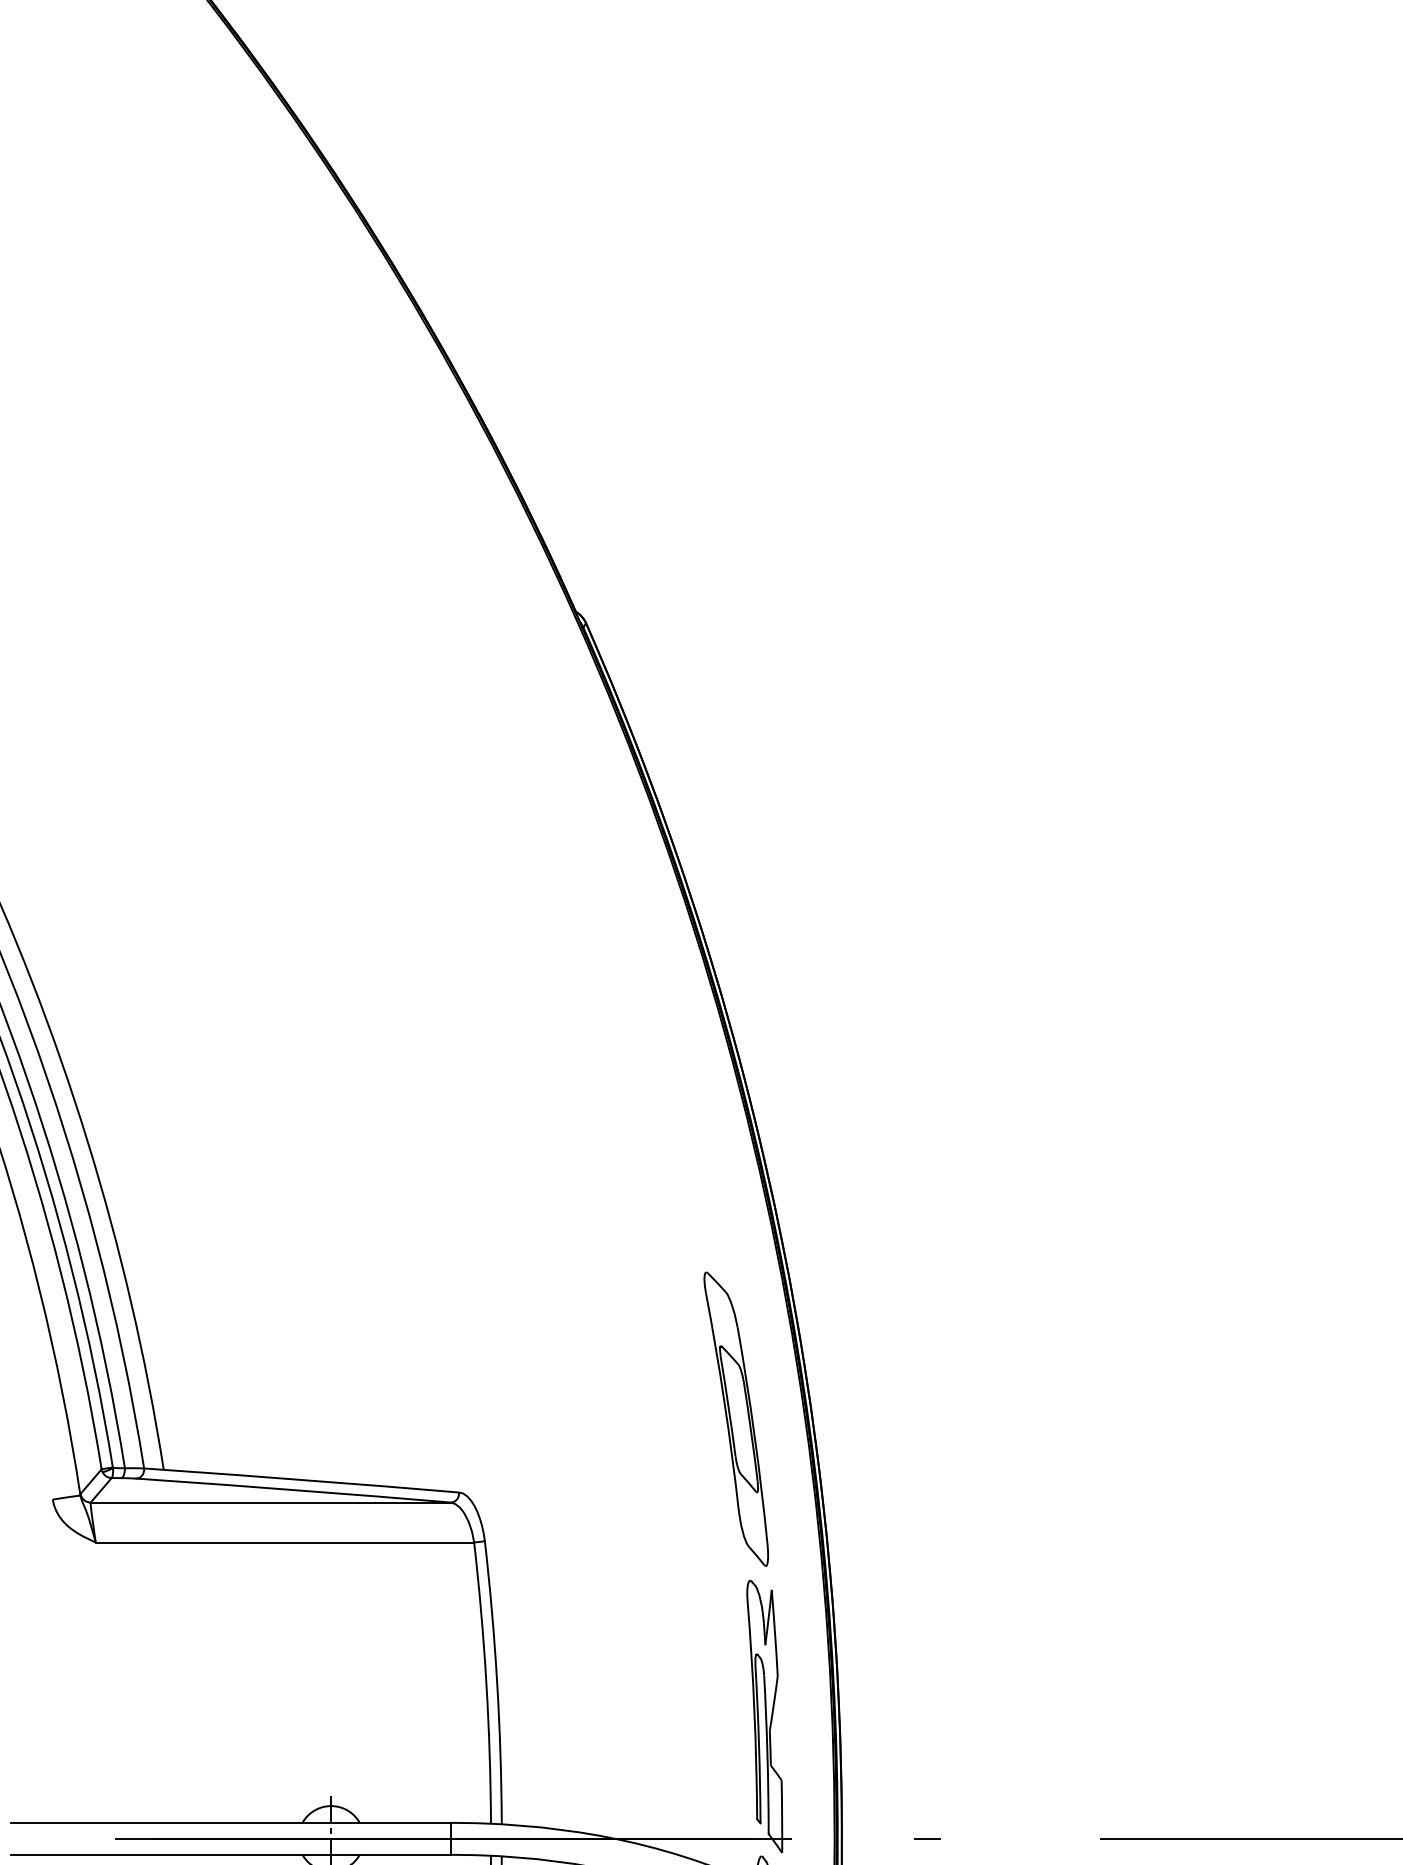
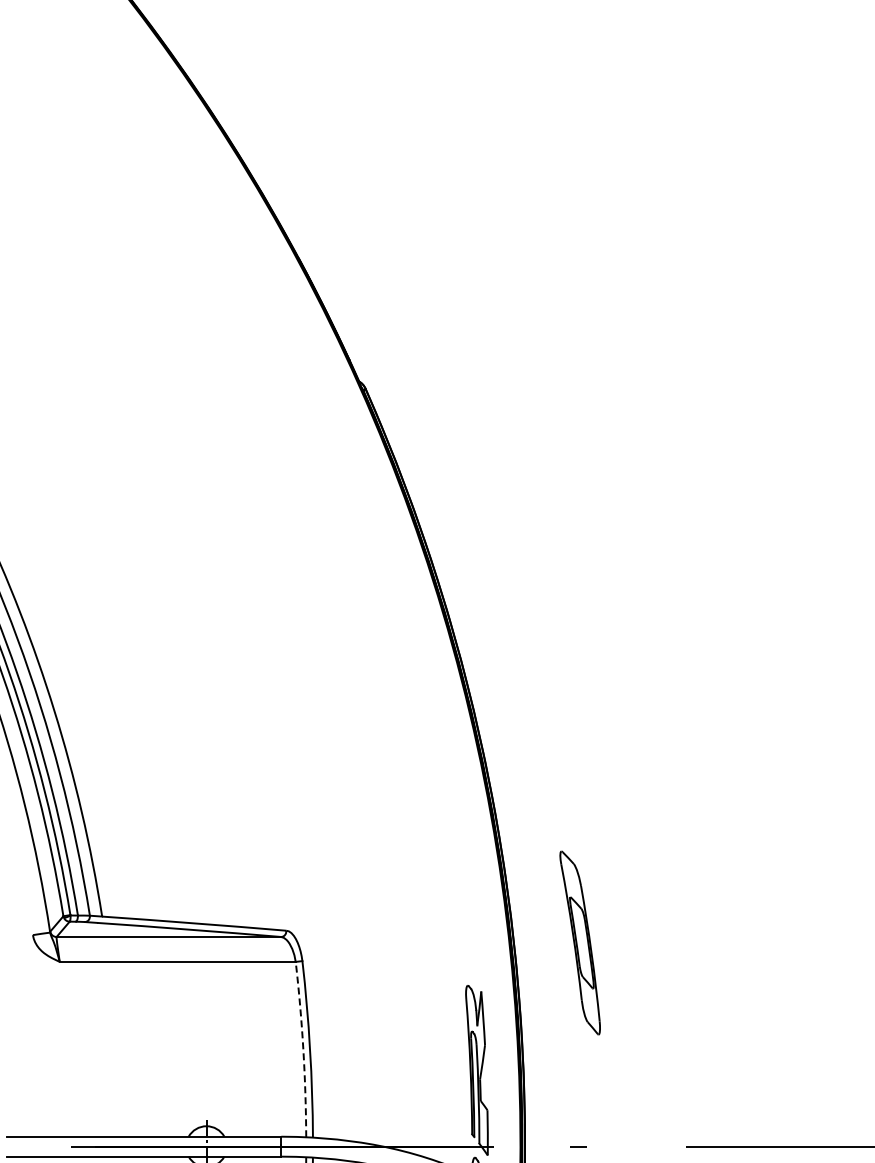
part: (735, 1418) -> (579, 942), moved
arc: (486, 1682) -> (303, 1049), solid -> dashed

